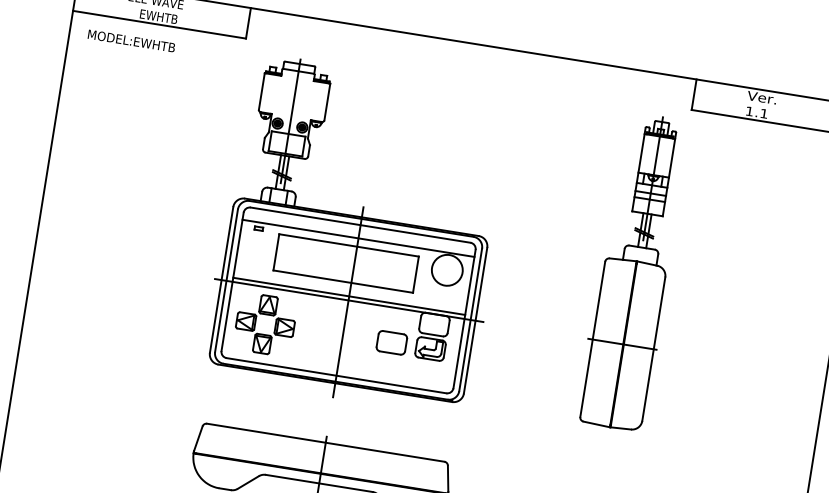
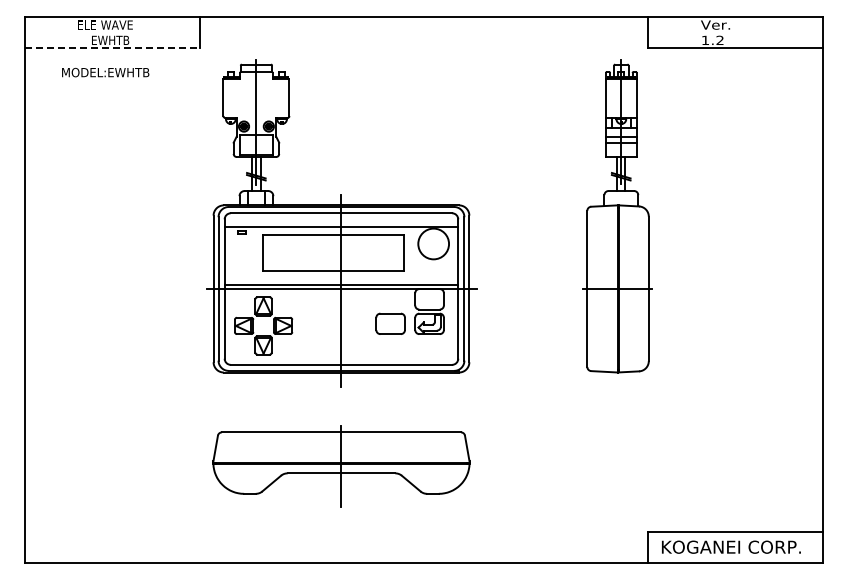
line: (160, 25) -> (113, 48), solid -> dashed
text: (131, 41) -> (105, 72), moved
text: (763, 112) -> (719, 39), 1.1 -> 1.2

